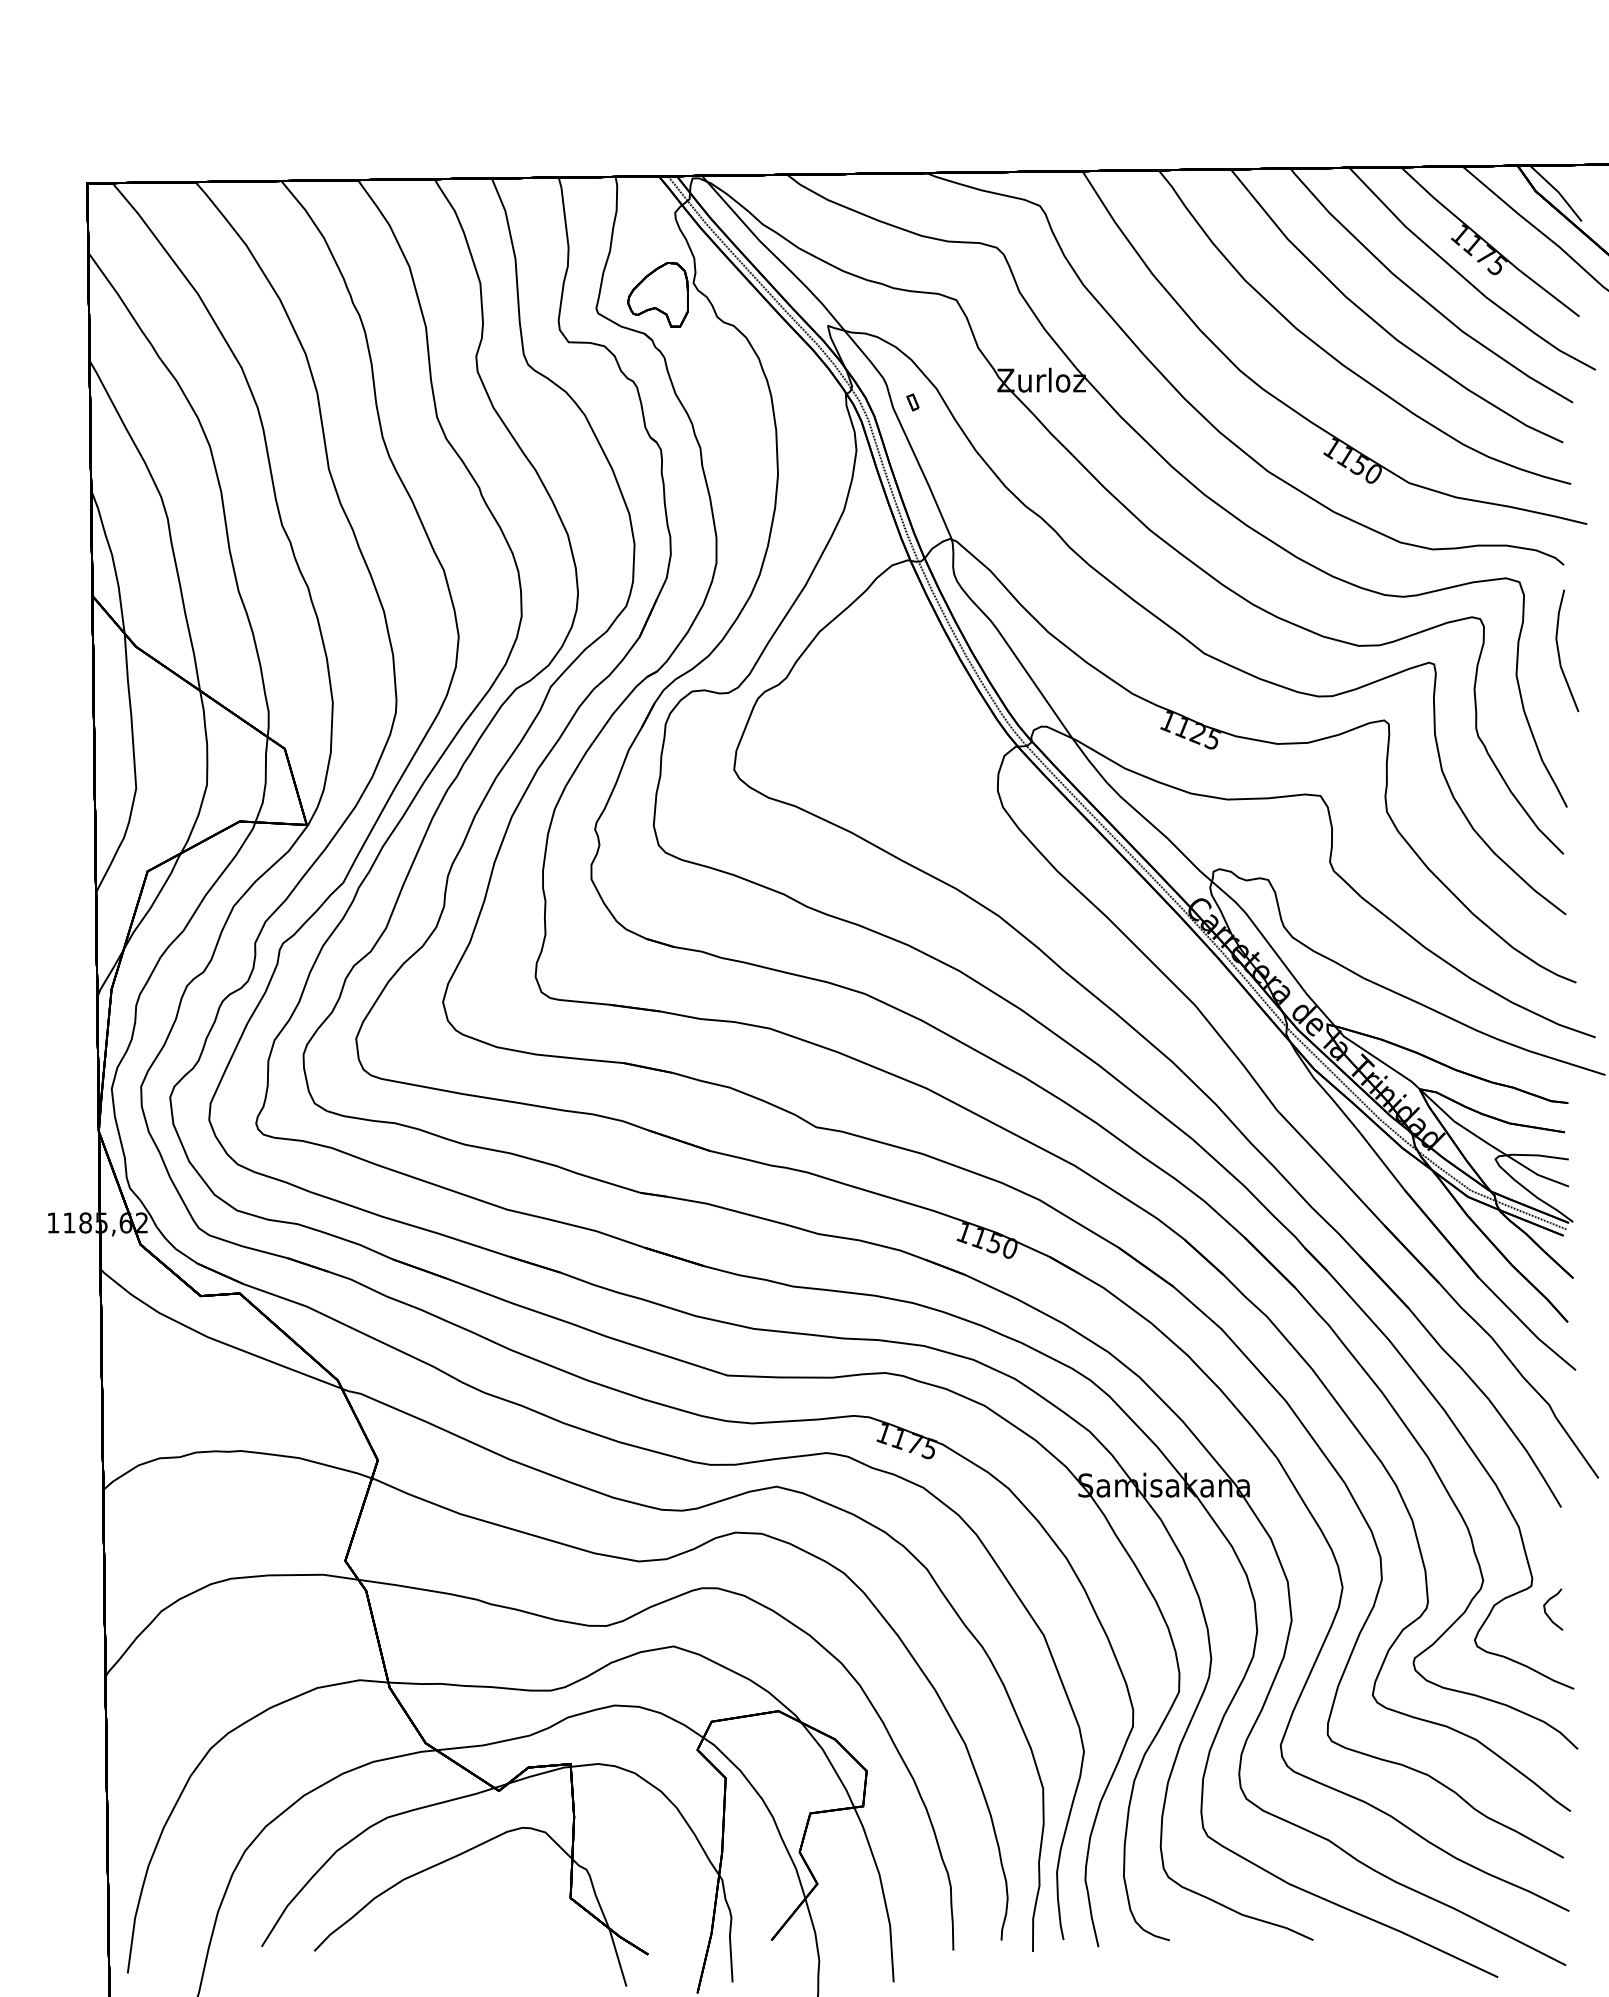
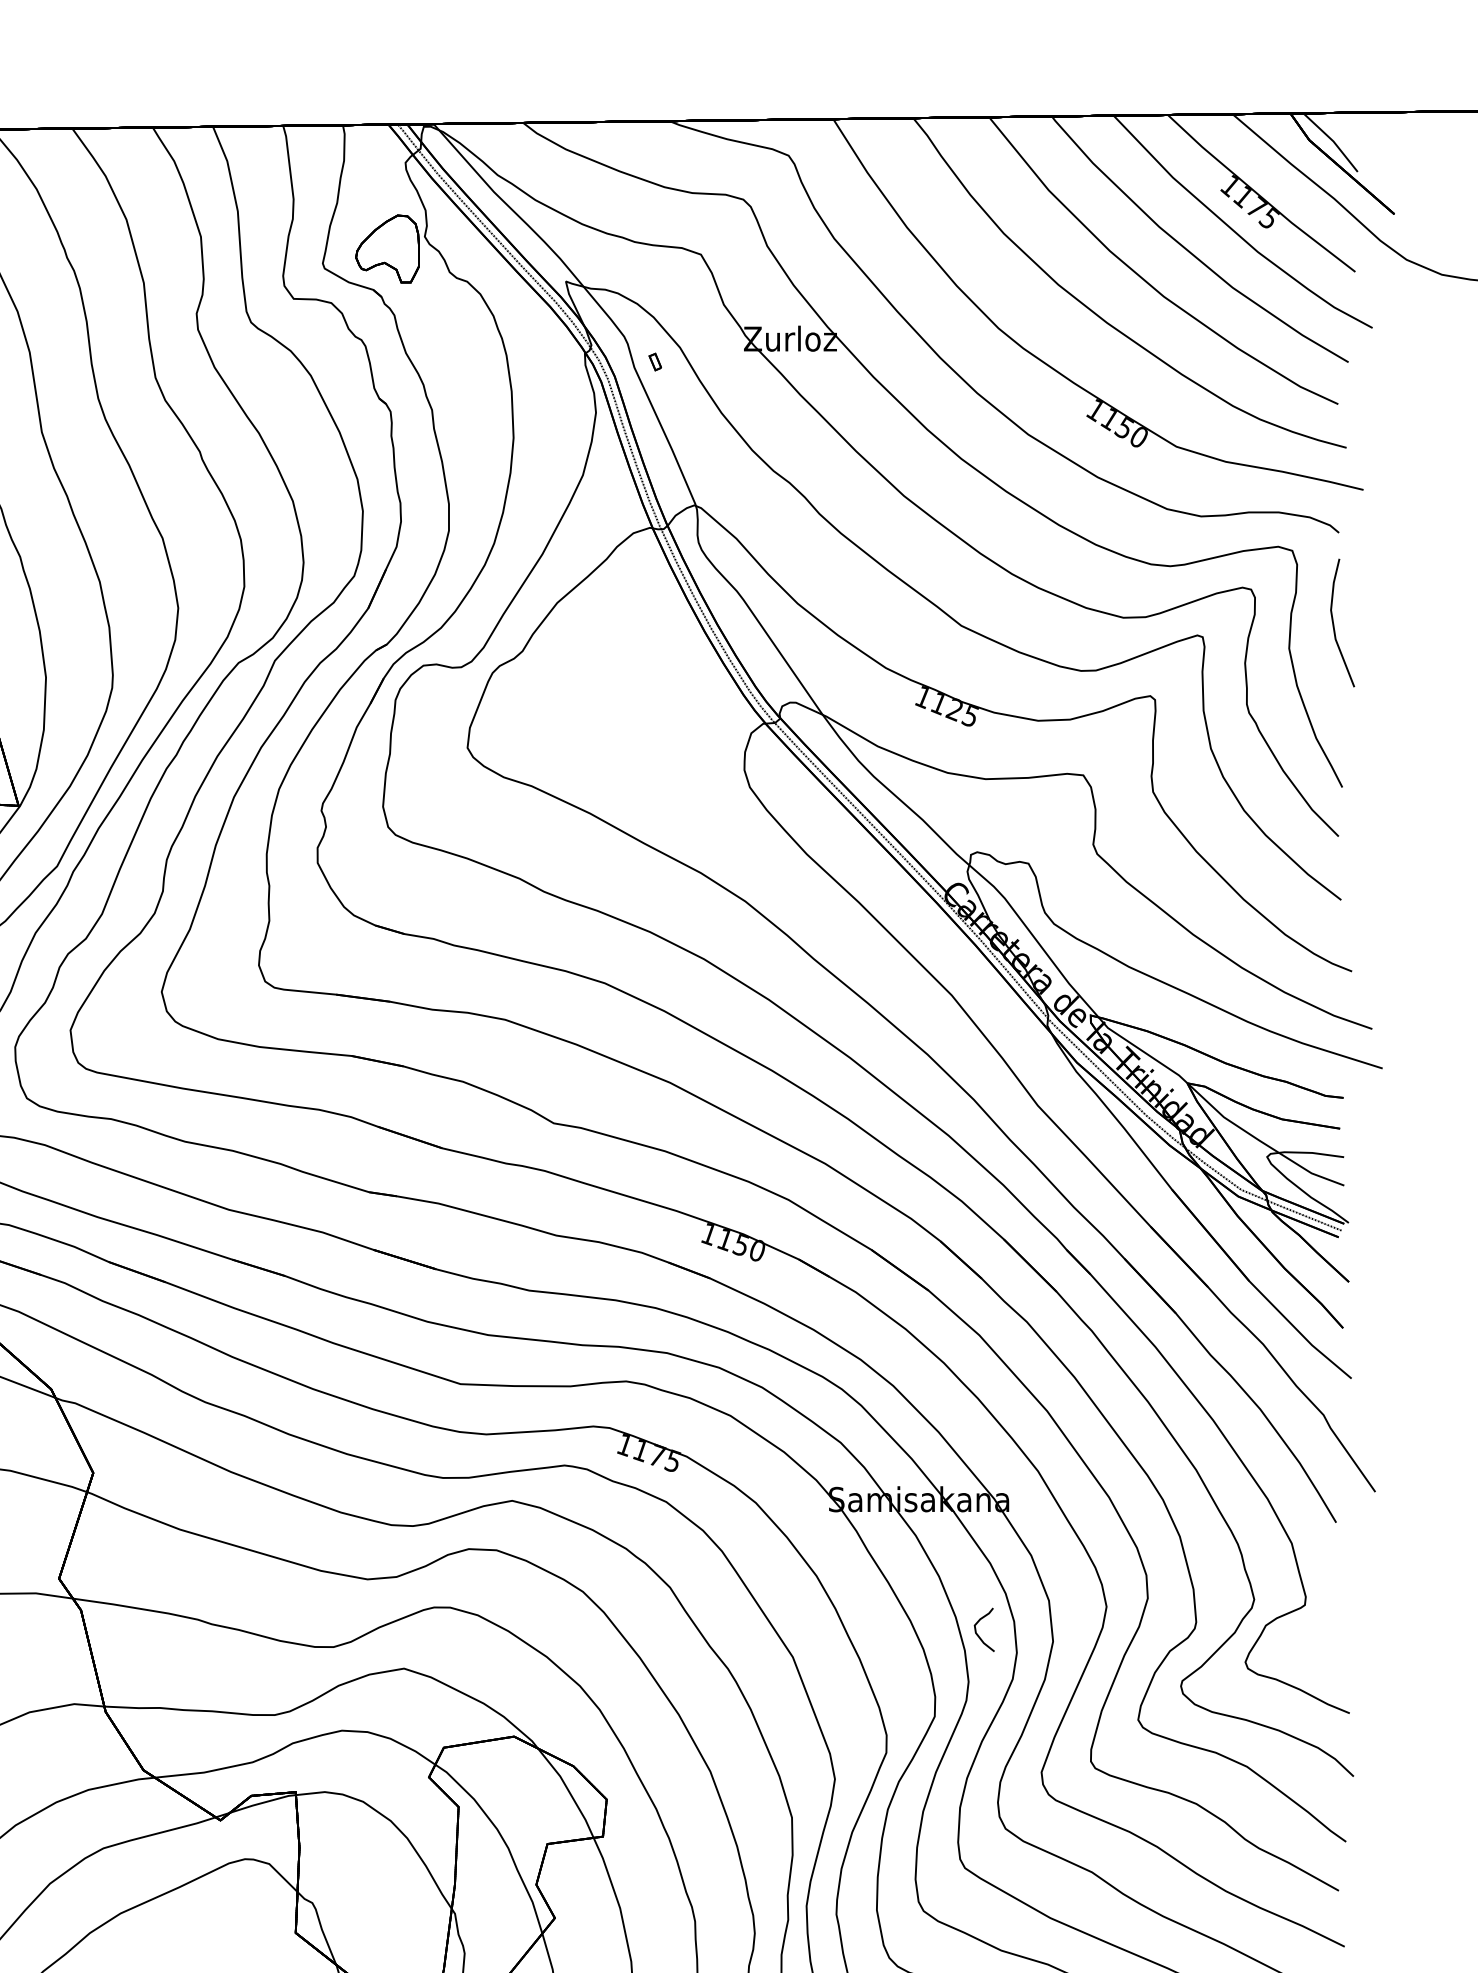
curve: (1547, 1613) -> (978, 1634), moved

